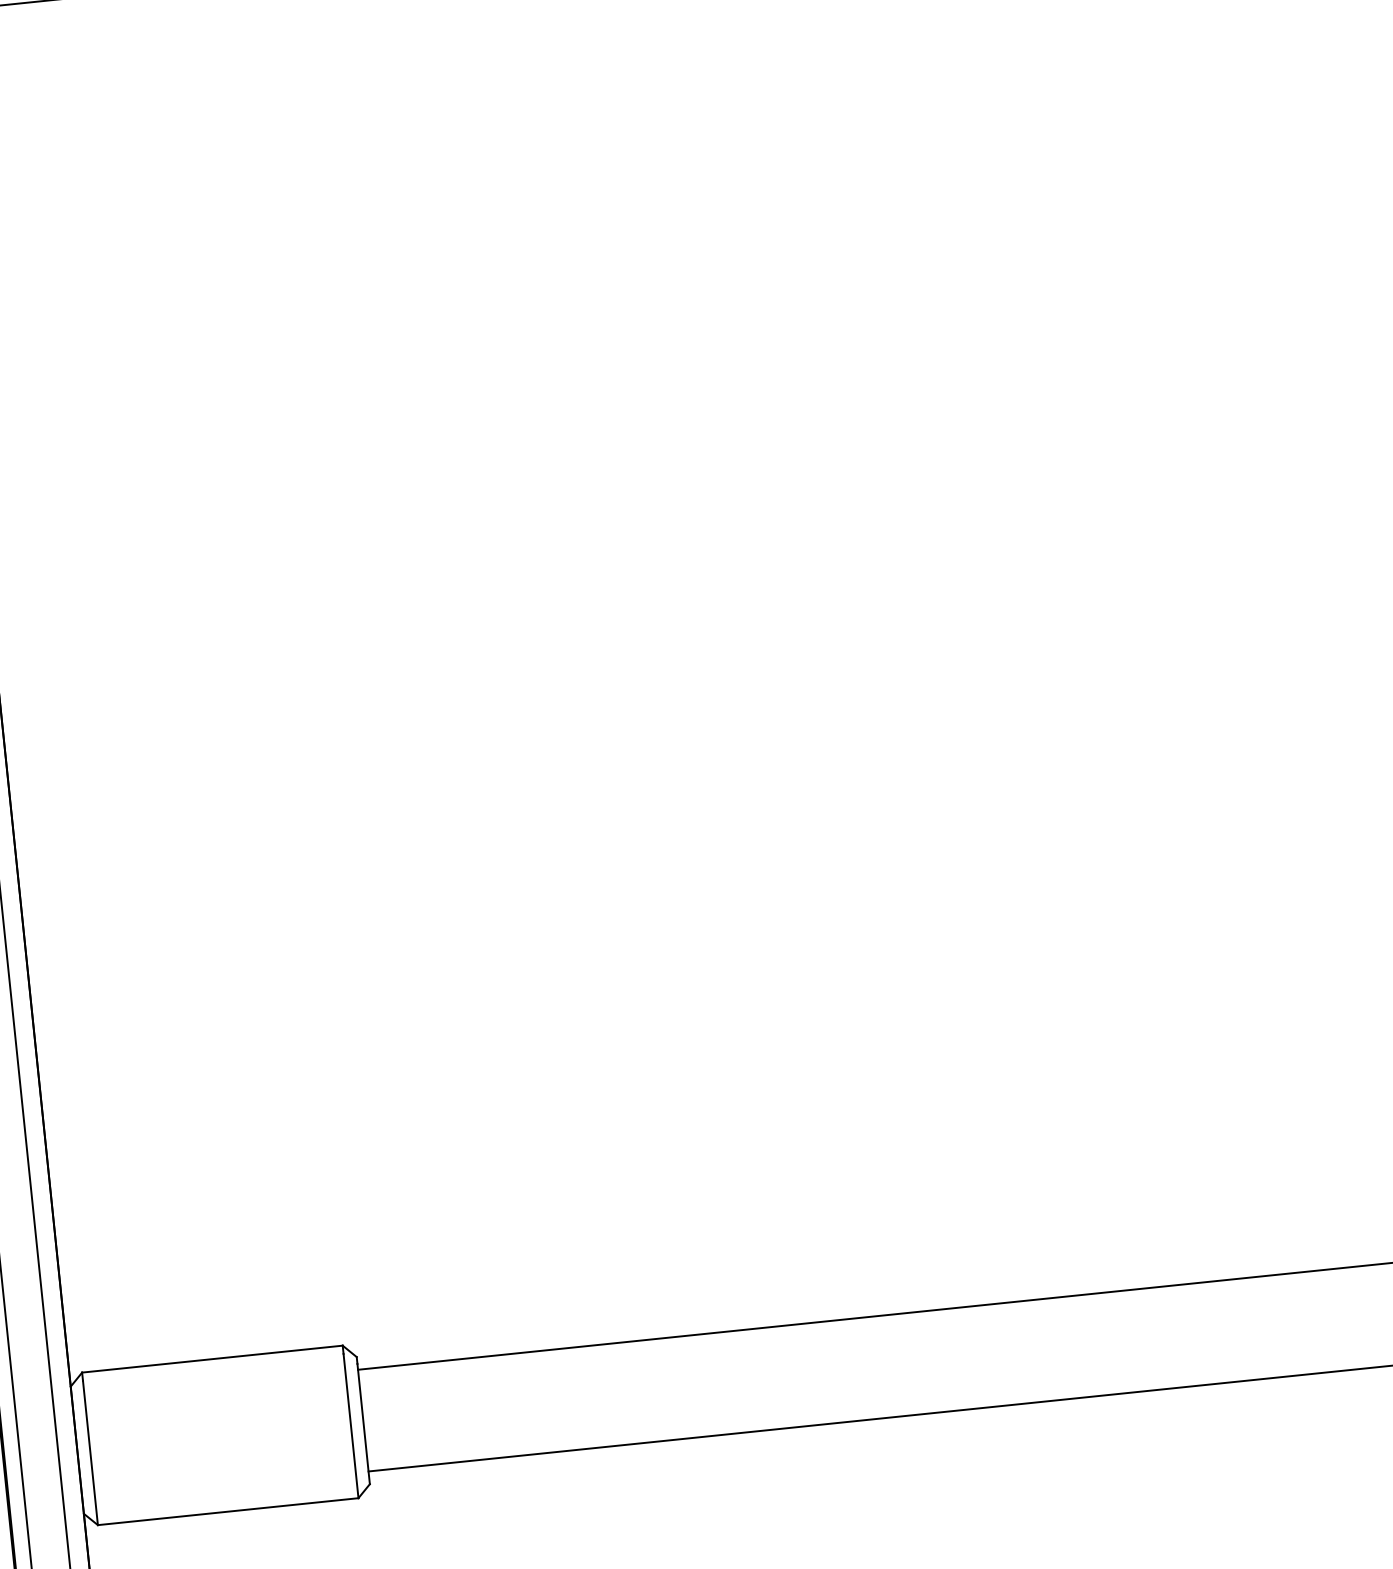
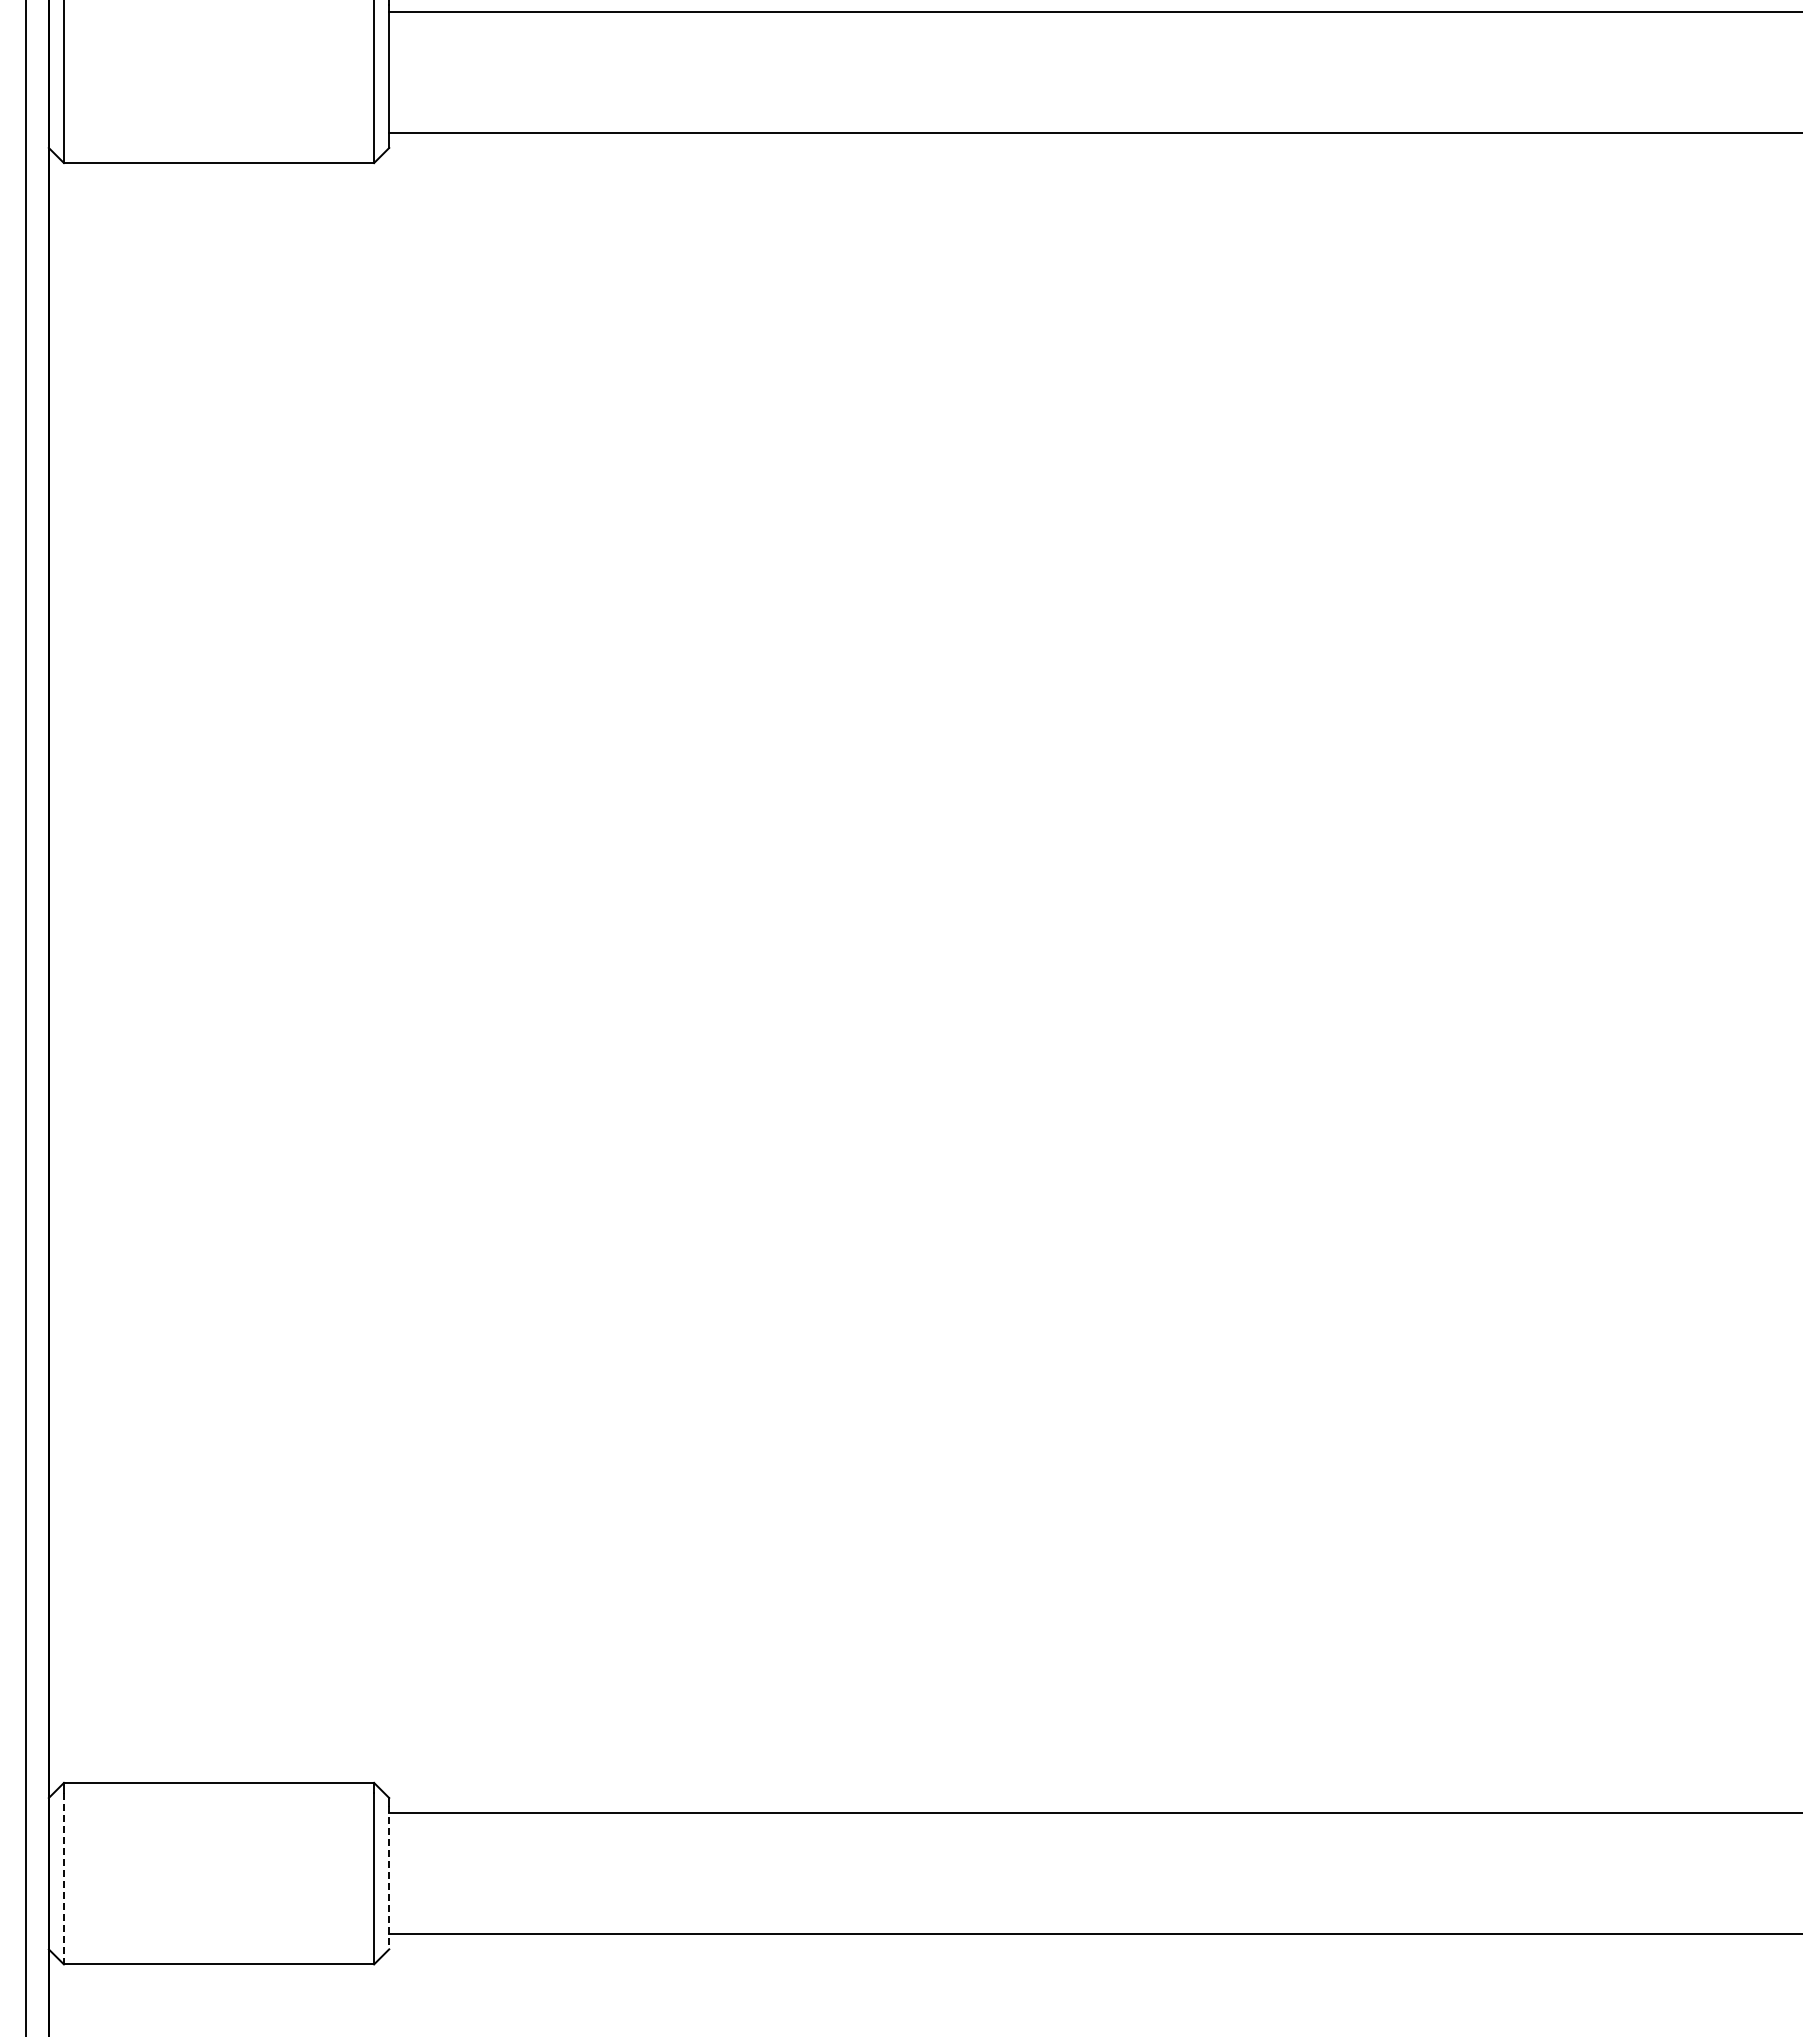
line: (363, 1423) -> (389, 1877), solid -> dashed
line: (90, 1452) -> (63, 1878), solid -> dashed

